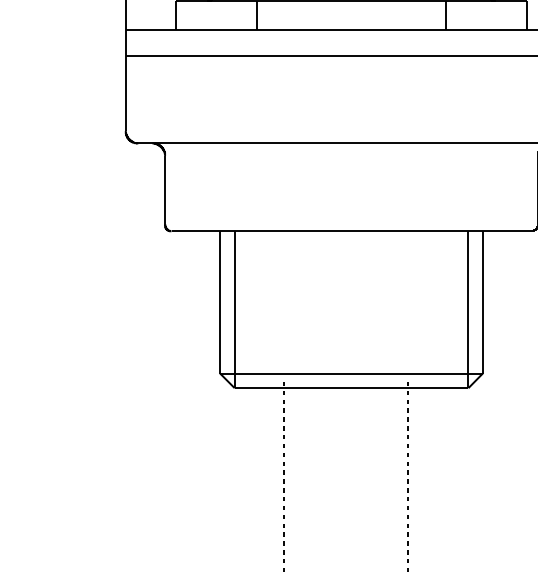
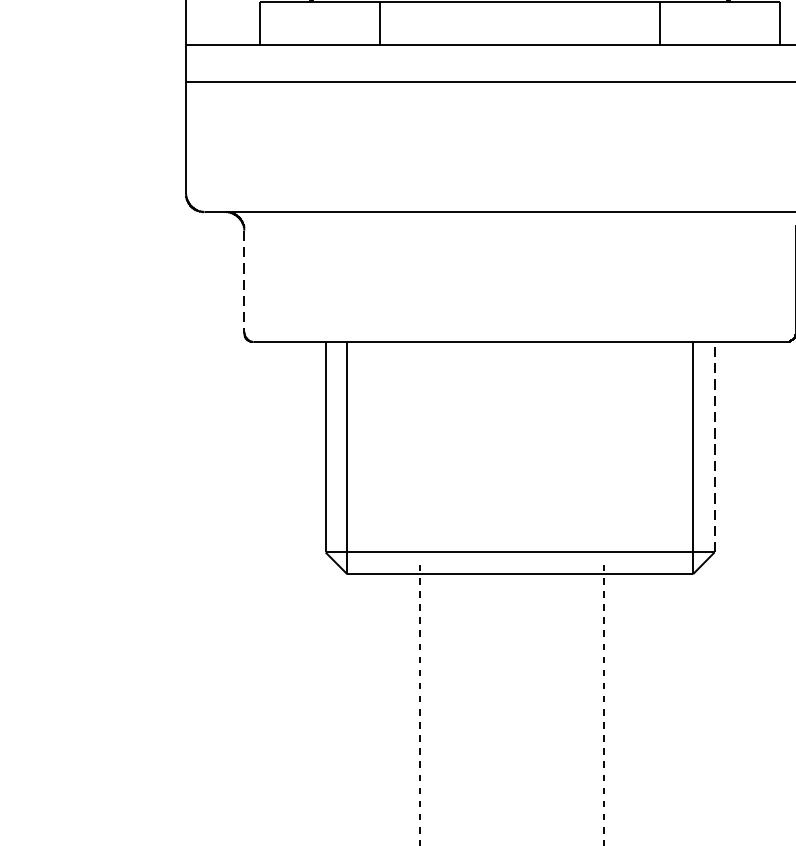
line: (165, 190) -> (244, 281), solid -> dashed
line: (482, 301) -> (713, 445), solid -> dashed

